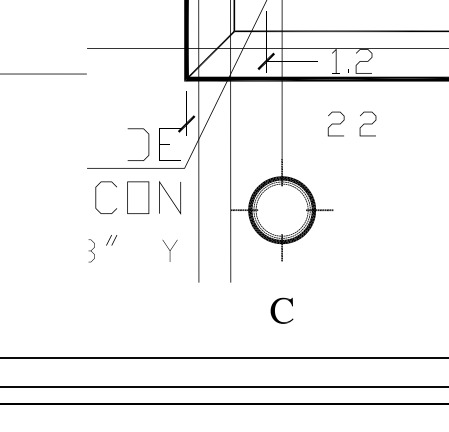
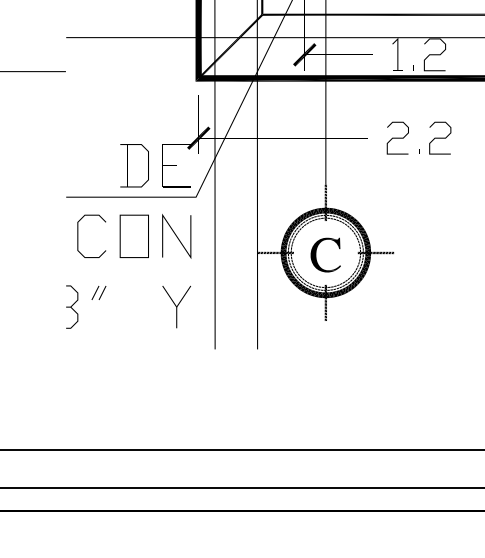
part: (91, 250) -> (72, 306), size x1.43
part: (169, 250) -> (175, 306), size x1.43
part: (275, 307) -> (317, 250), moved

